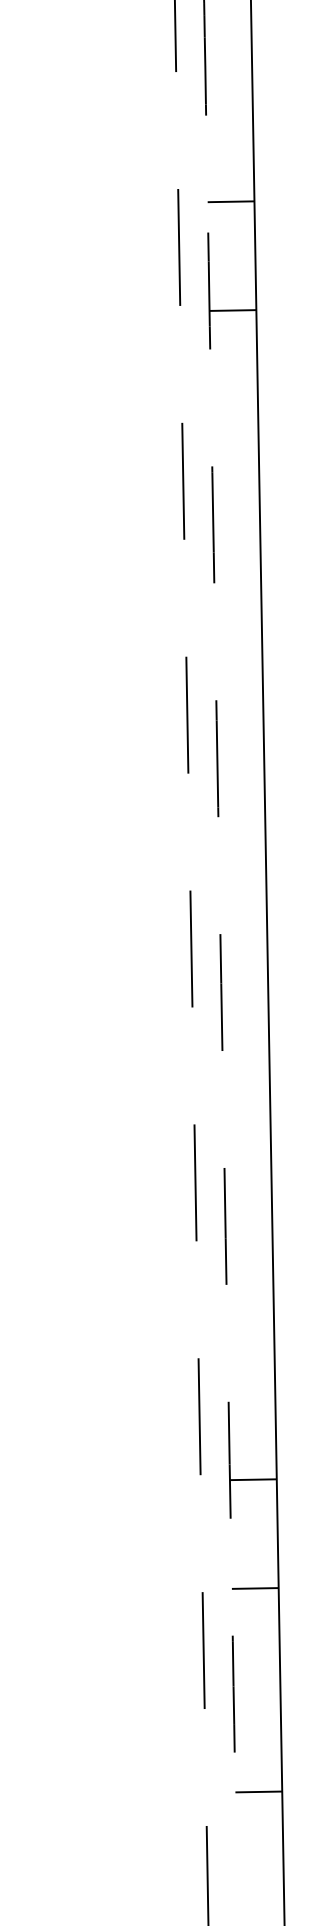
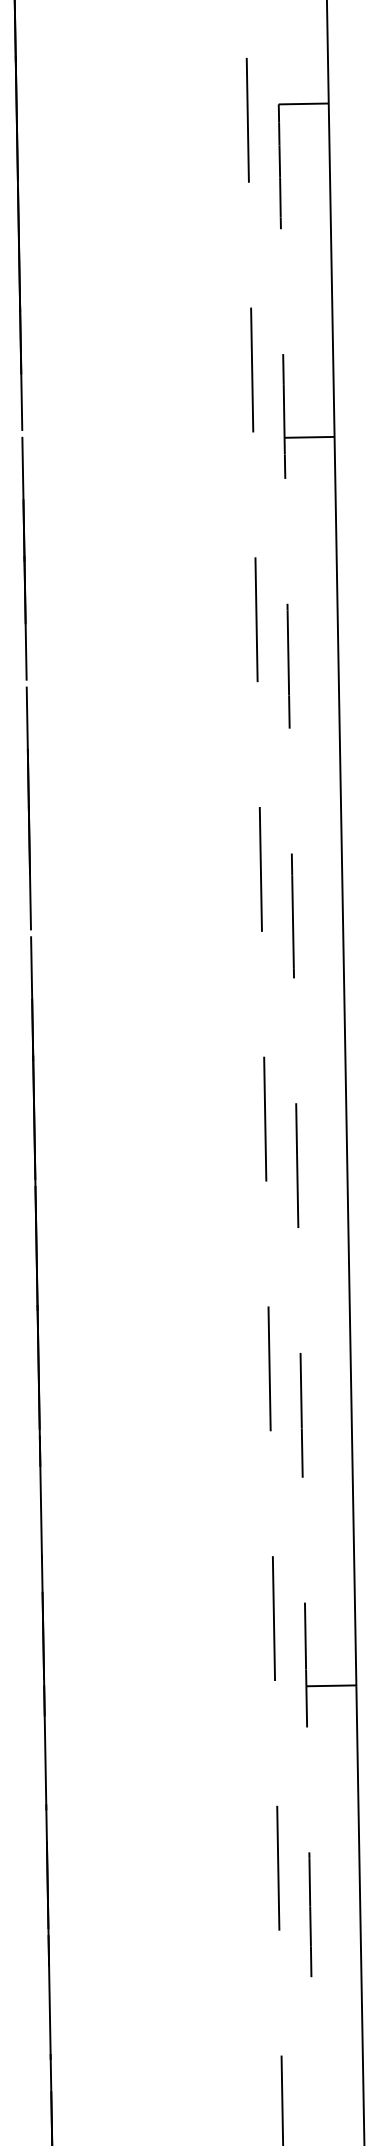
line: (231, 201) -> (307, 320), removed
line: (255, 1588) -> (333, 1801), removed
line: (259, 1791) -> (337, 2018), removed

